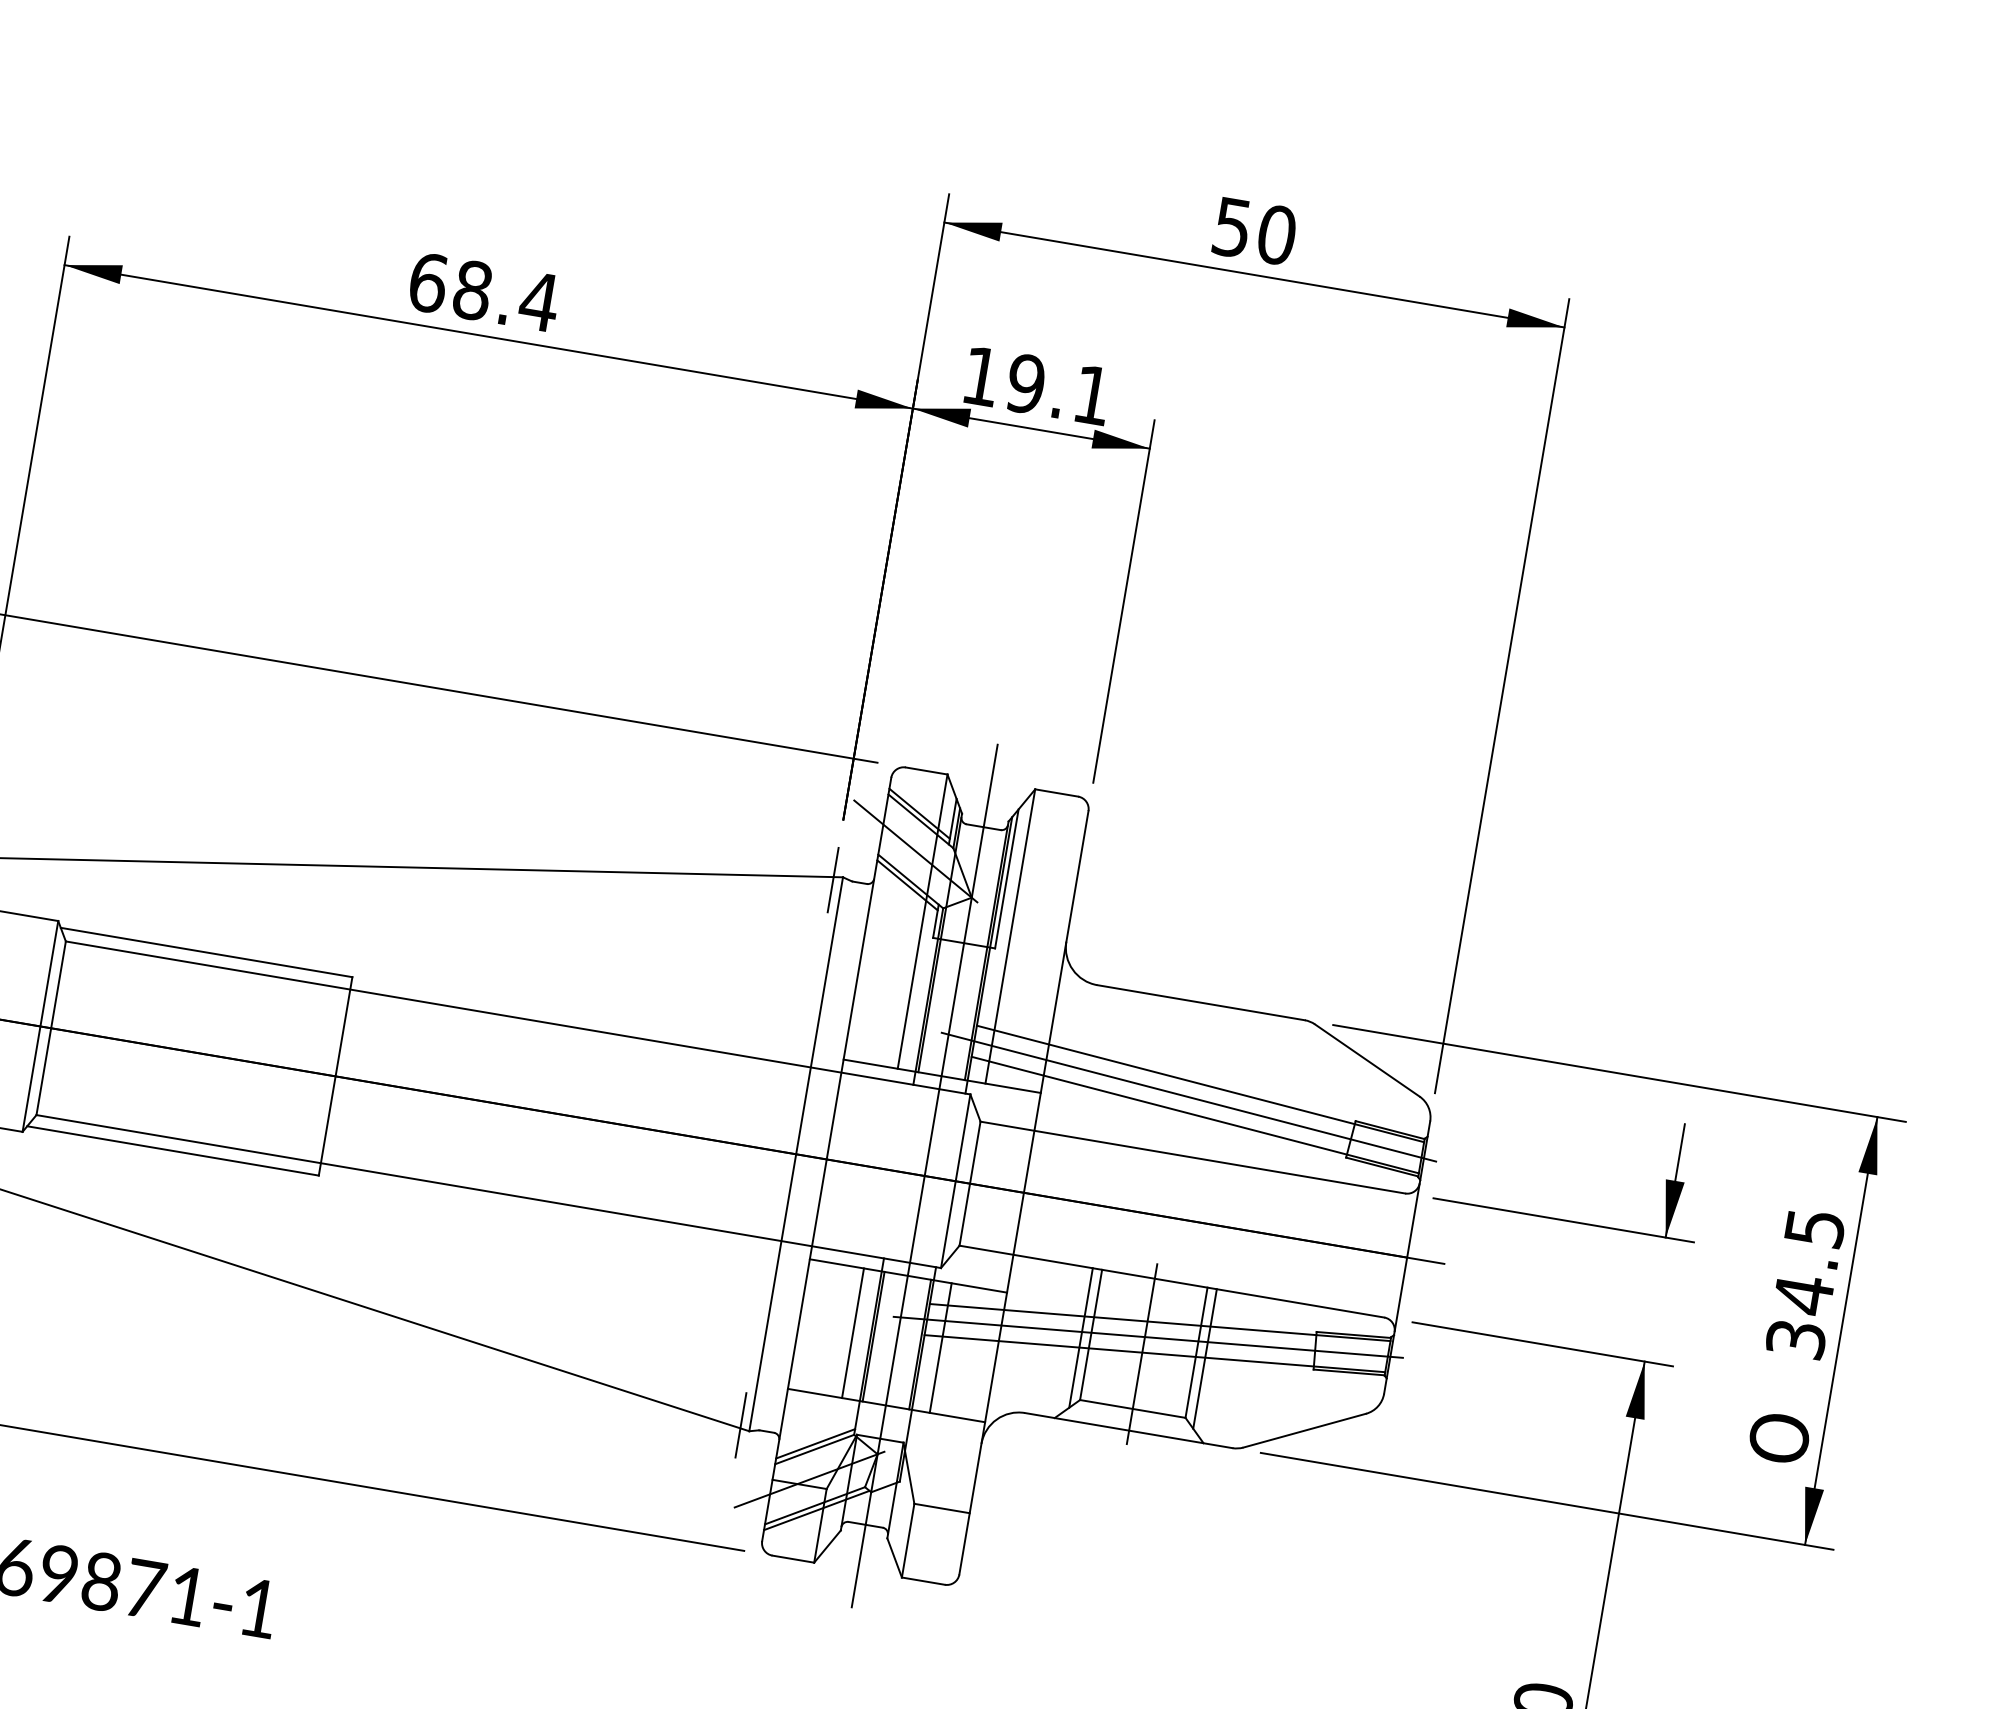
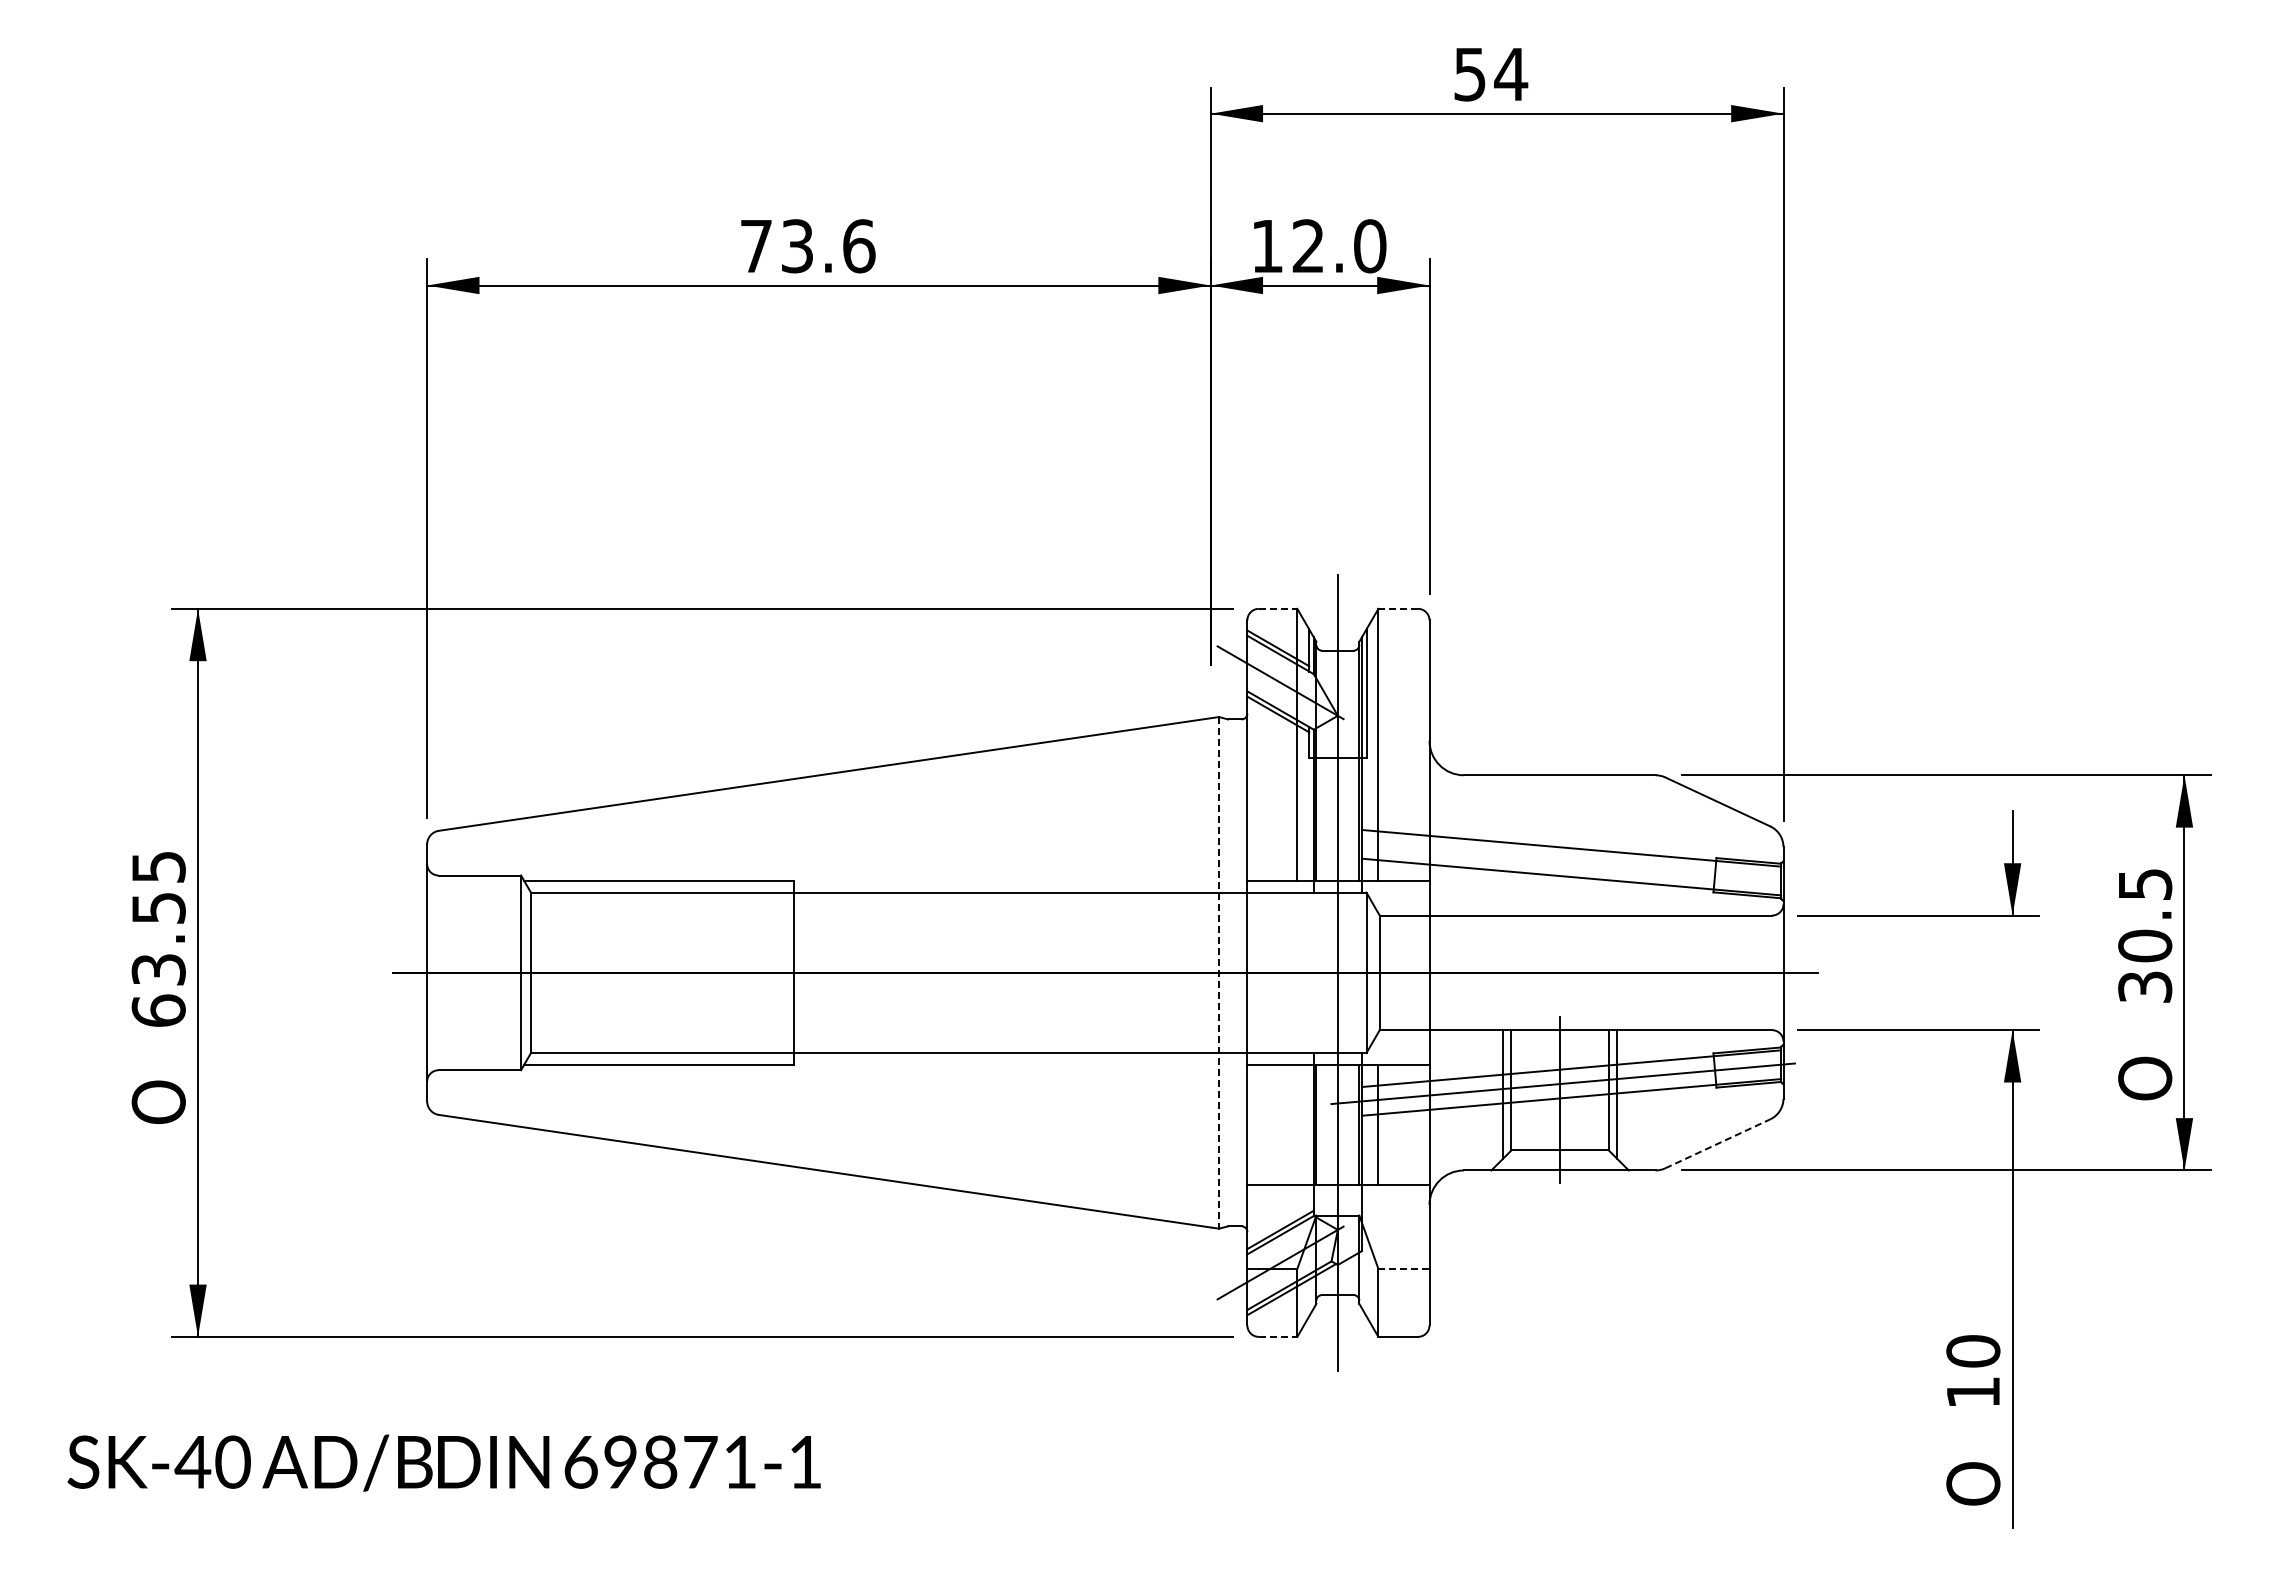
text: (1277, 235) -> (1511, 74), 50 -> 54
text: (484, 292) -> (808, 246), 68.4 -> 73.6
text: (1059, 389) -> (1339, 246), 19.1 -> 12.0
line: (927, 770) -> (1278, 608), solid -> dashed
line: (1057, 792) -> (1398, 608), solid -> dashed
line: (833, 879) -> (1210, 720), removed
line: (1188, 1096) -> (1562, 861), removed
line: (796, 1153) -> (1219, 972), solid -> dashed
text: (1803, 1295) -> (2145, 946), 34.5 -> 30.5
line: (853, 1332) -> (1297, 1124), removed
line: (740, 1425) -> (1210, 1224), removed
line: (1304, 1430) -> (1717, 1143), solid -> dashed
line: (941, 1508) -> (1403, 1268), solid -> dashed
line: (793, 1558) -> (1278, 1336), solid -> dashed

